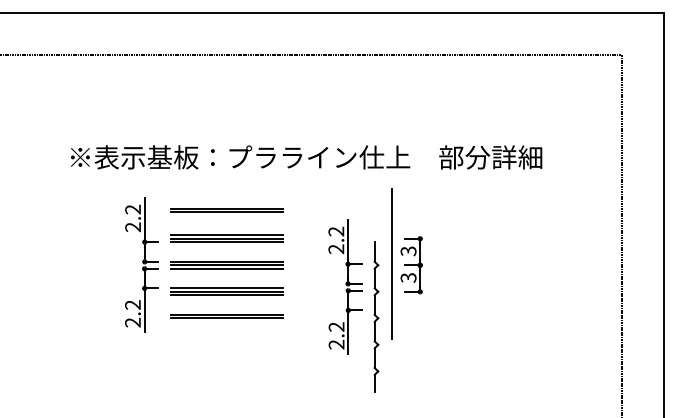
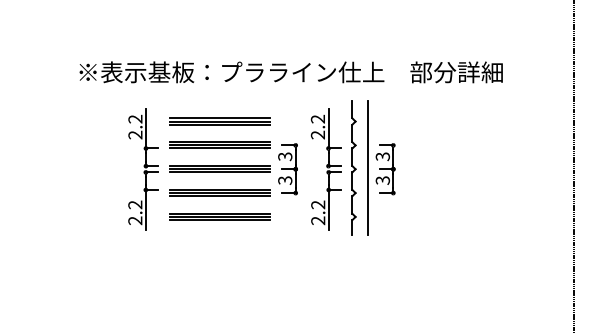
line: (227, 215) -> (220, 124), added
part: (302, 265) -> (287, 169), added
part: (345, 286) -> (326, 168), moved
part: (376, 316) -> (354, 167), moved
line: (227, 321) -> (220, 219), added

